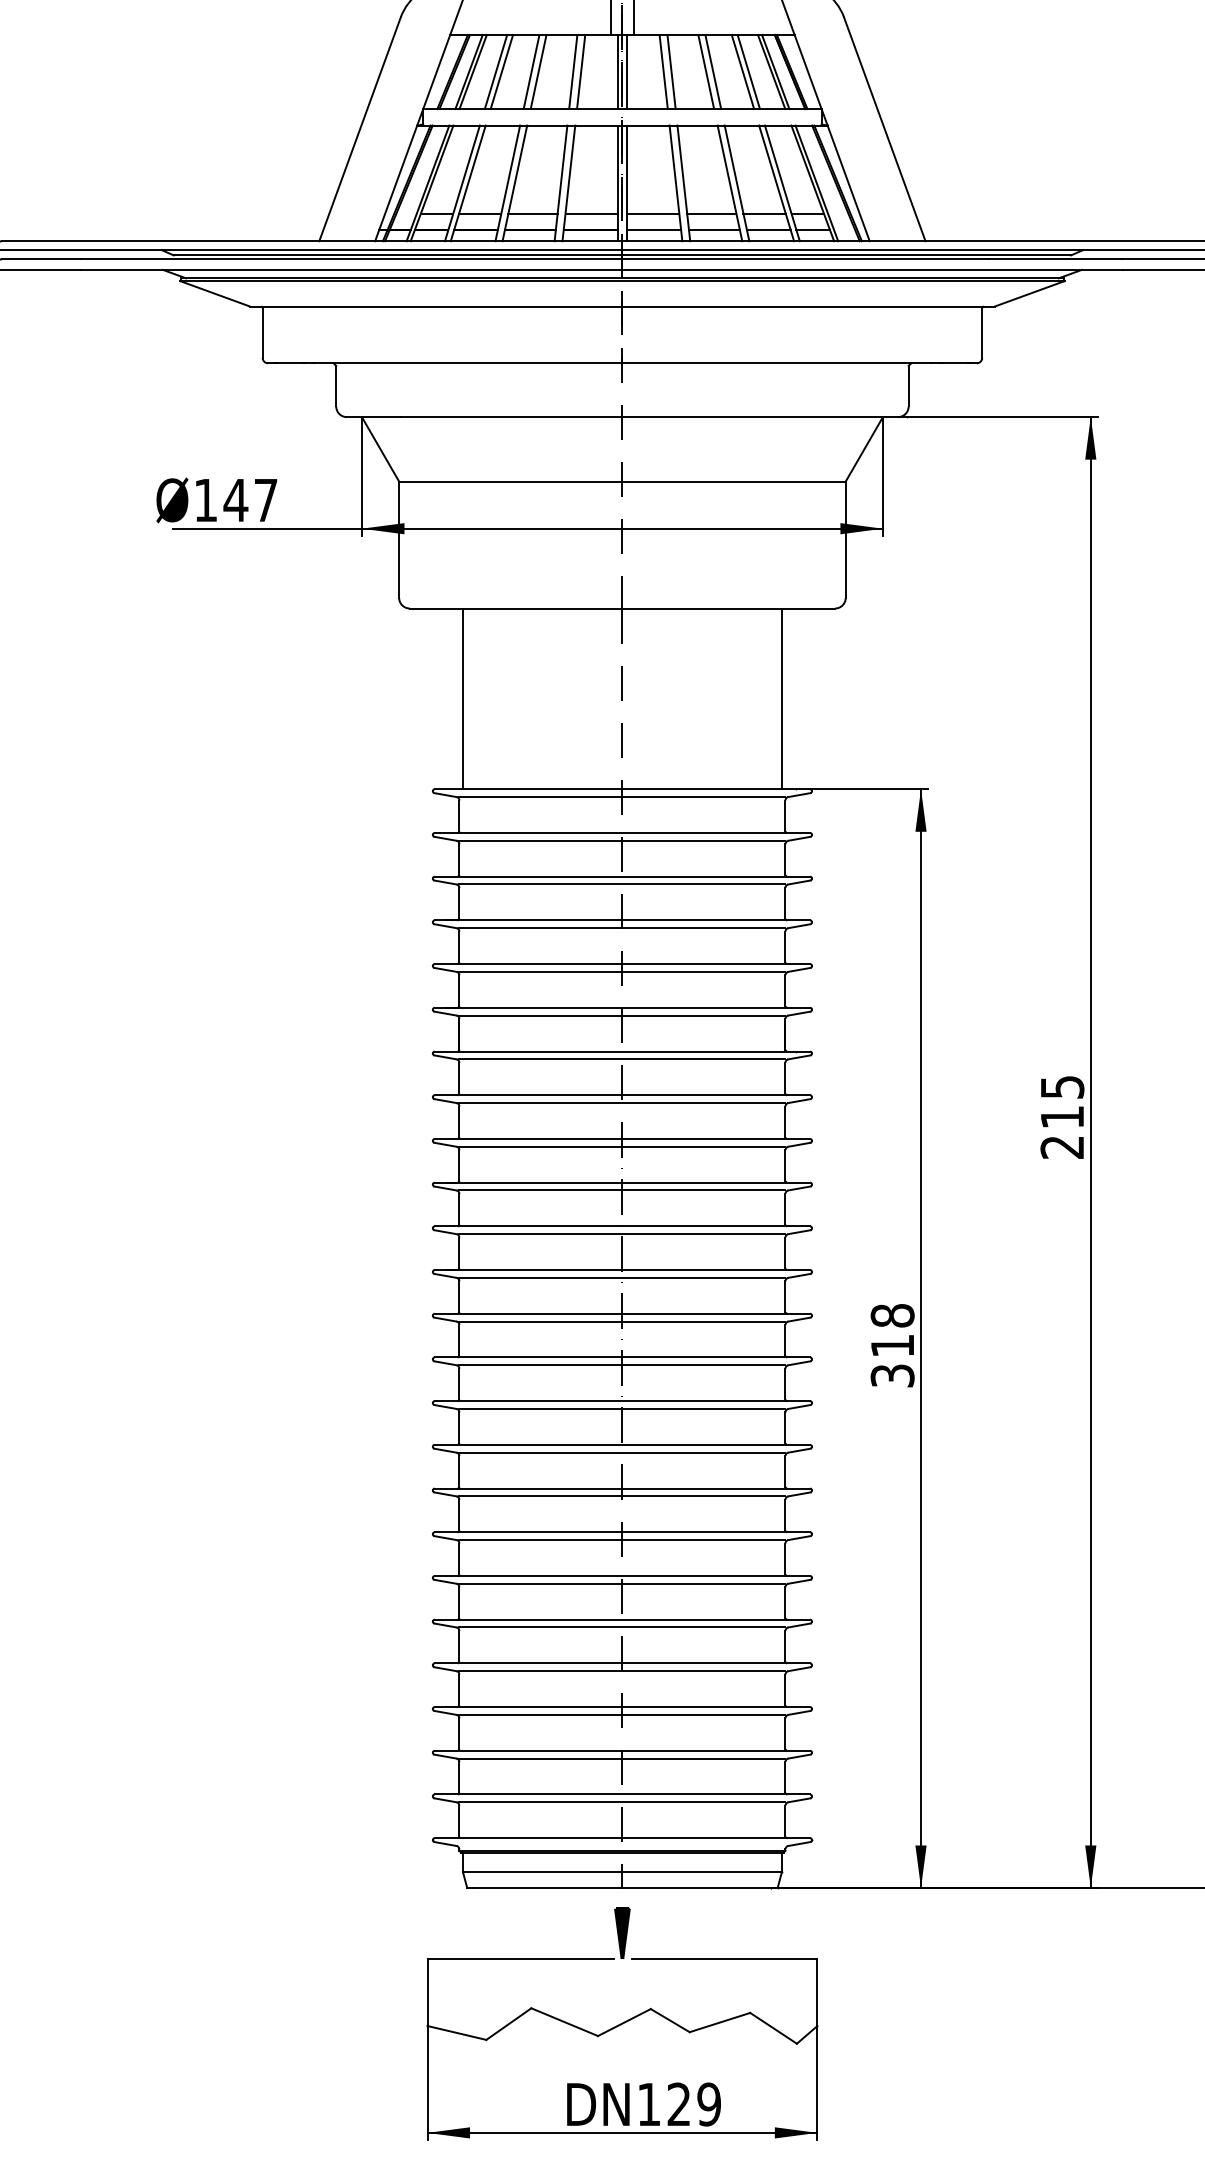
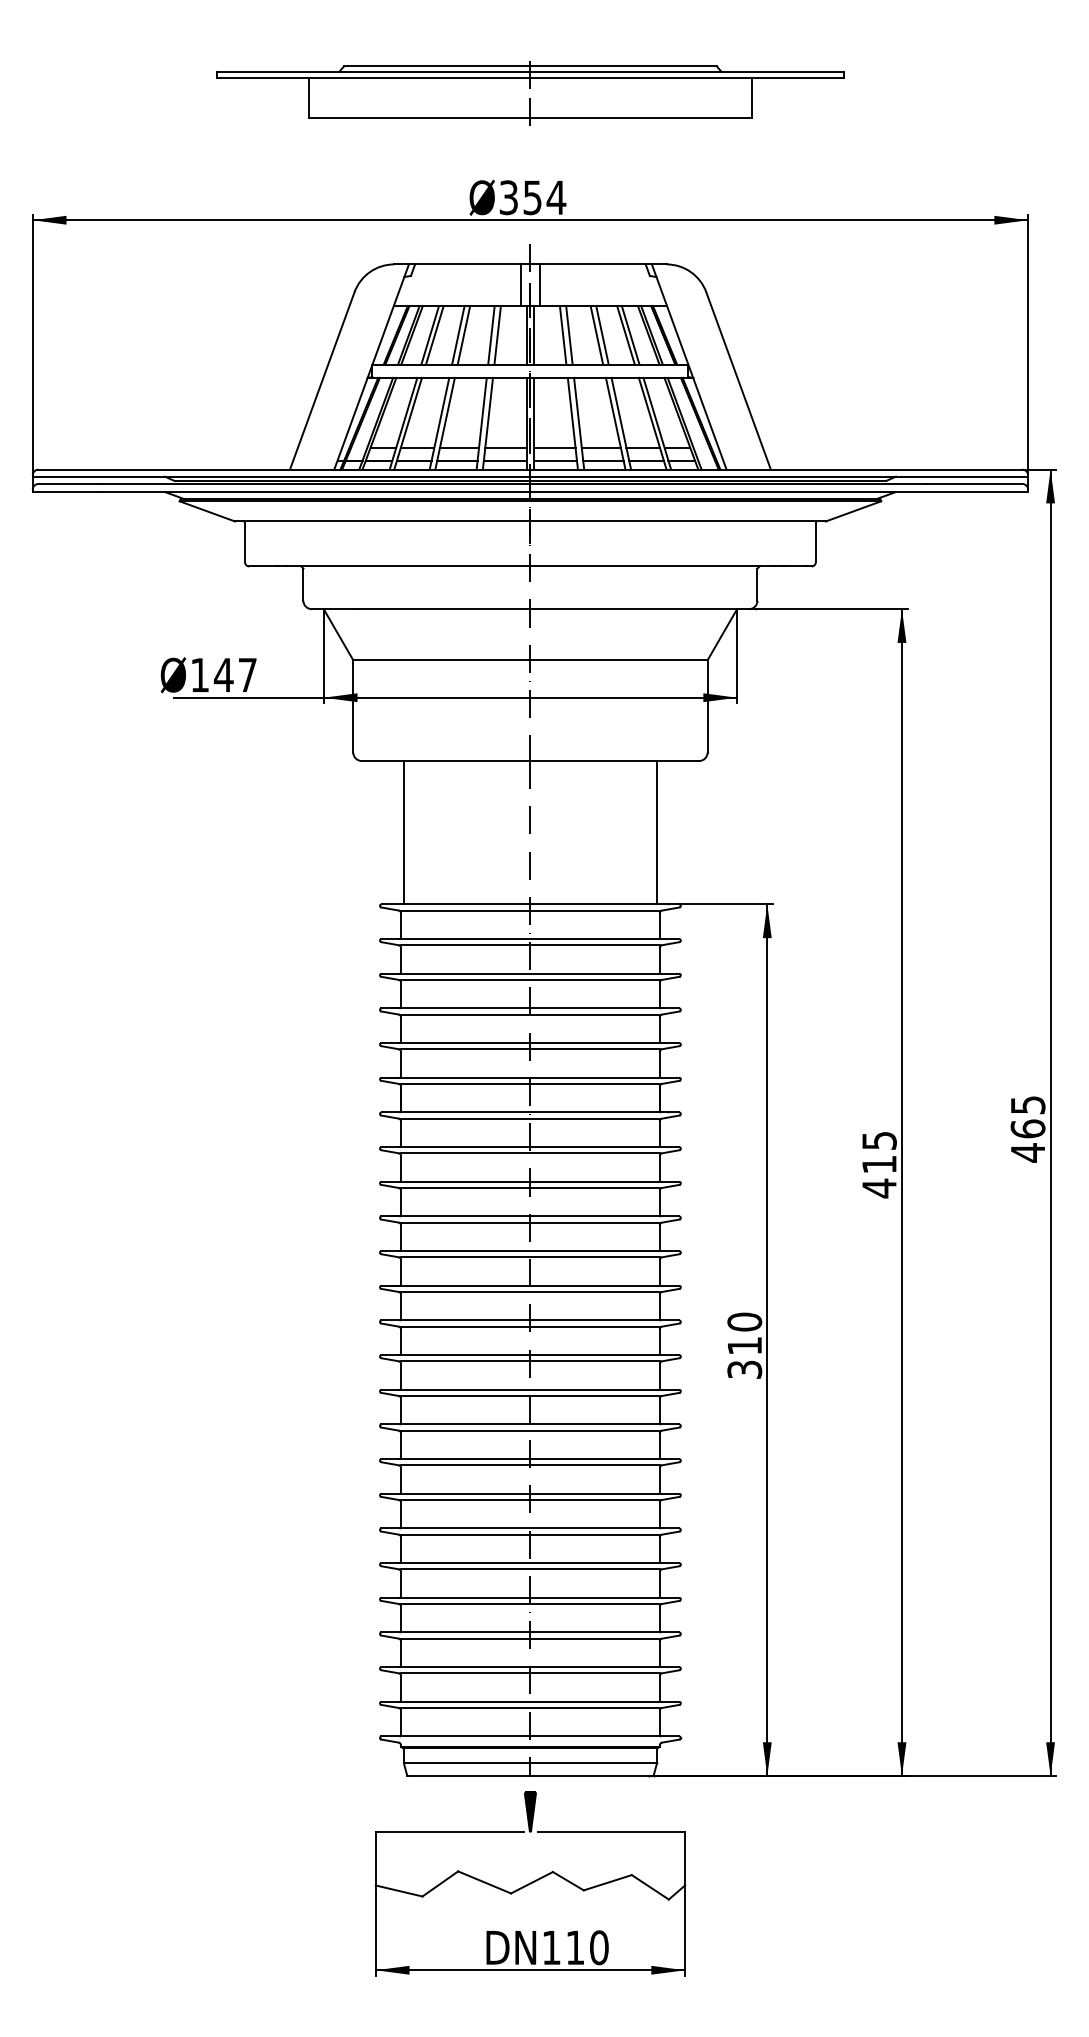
text: (1062, 1147) -> (879, 1188), 215 -> 415
text: (892, 1315) -> (744, 1321), 318 -> 310
text: (694, 2104) -> (587, 1947), 129 -> 110

